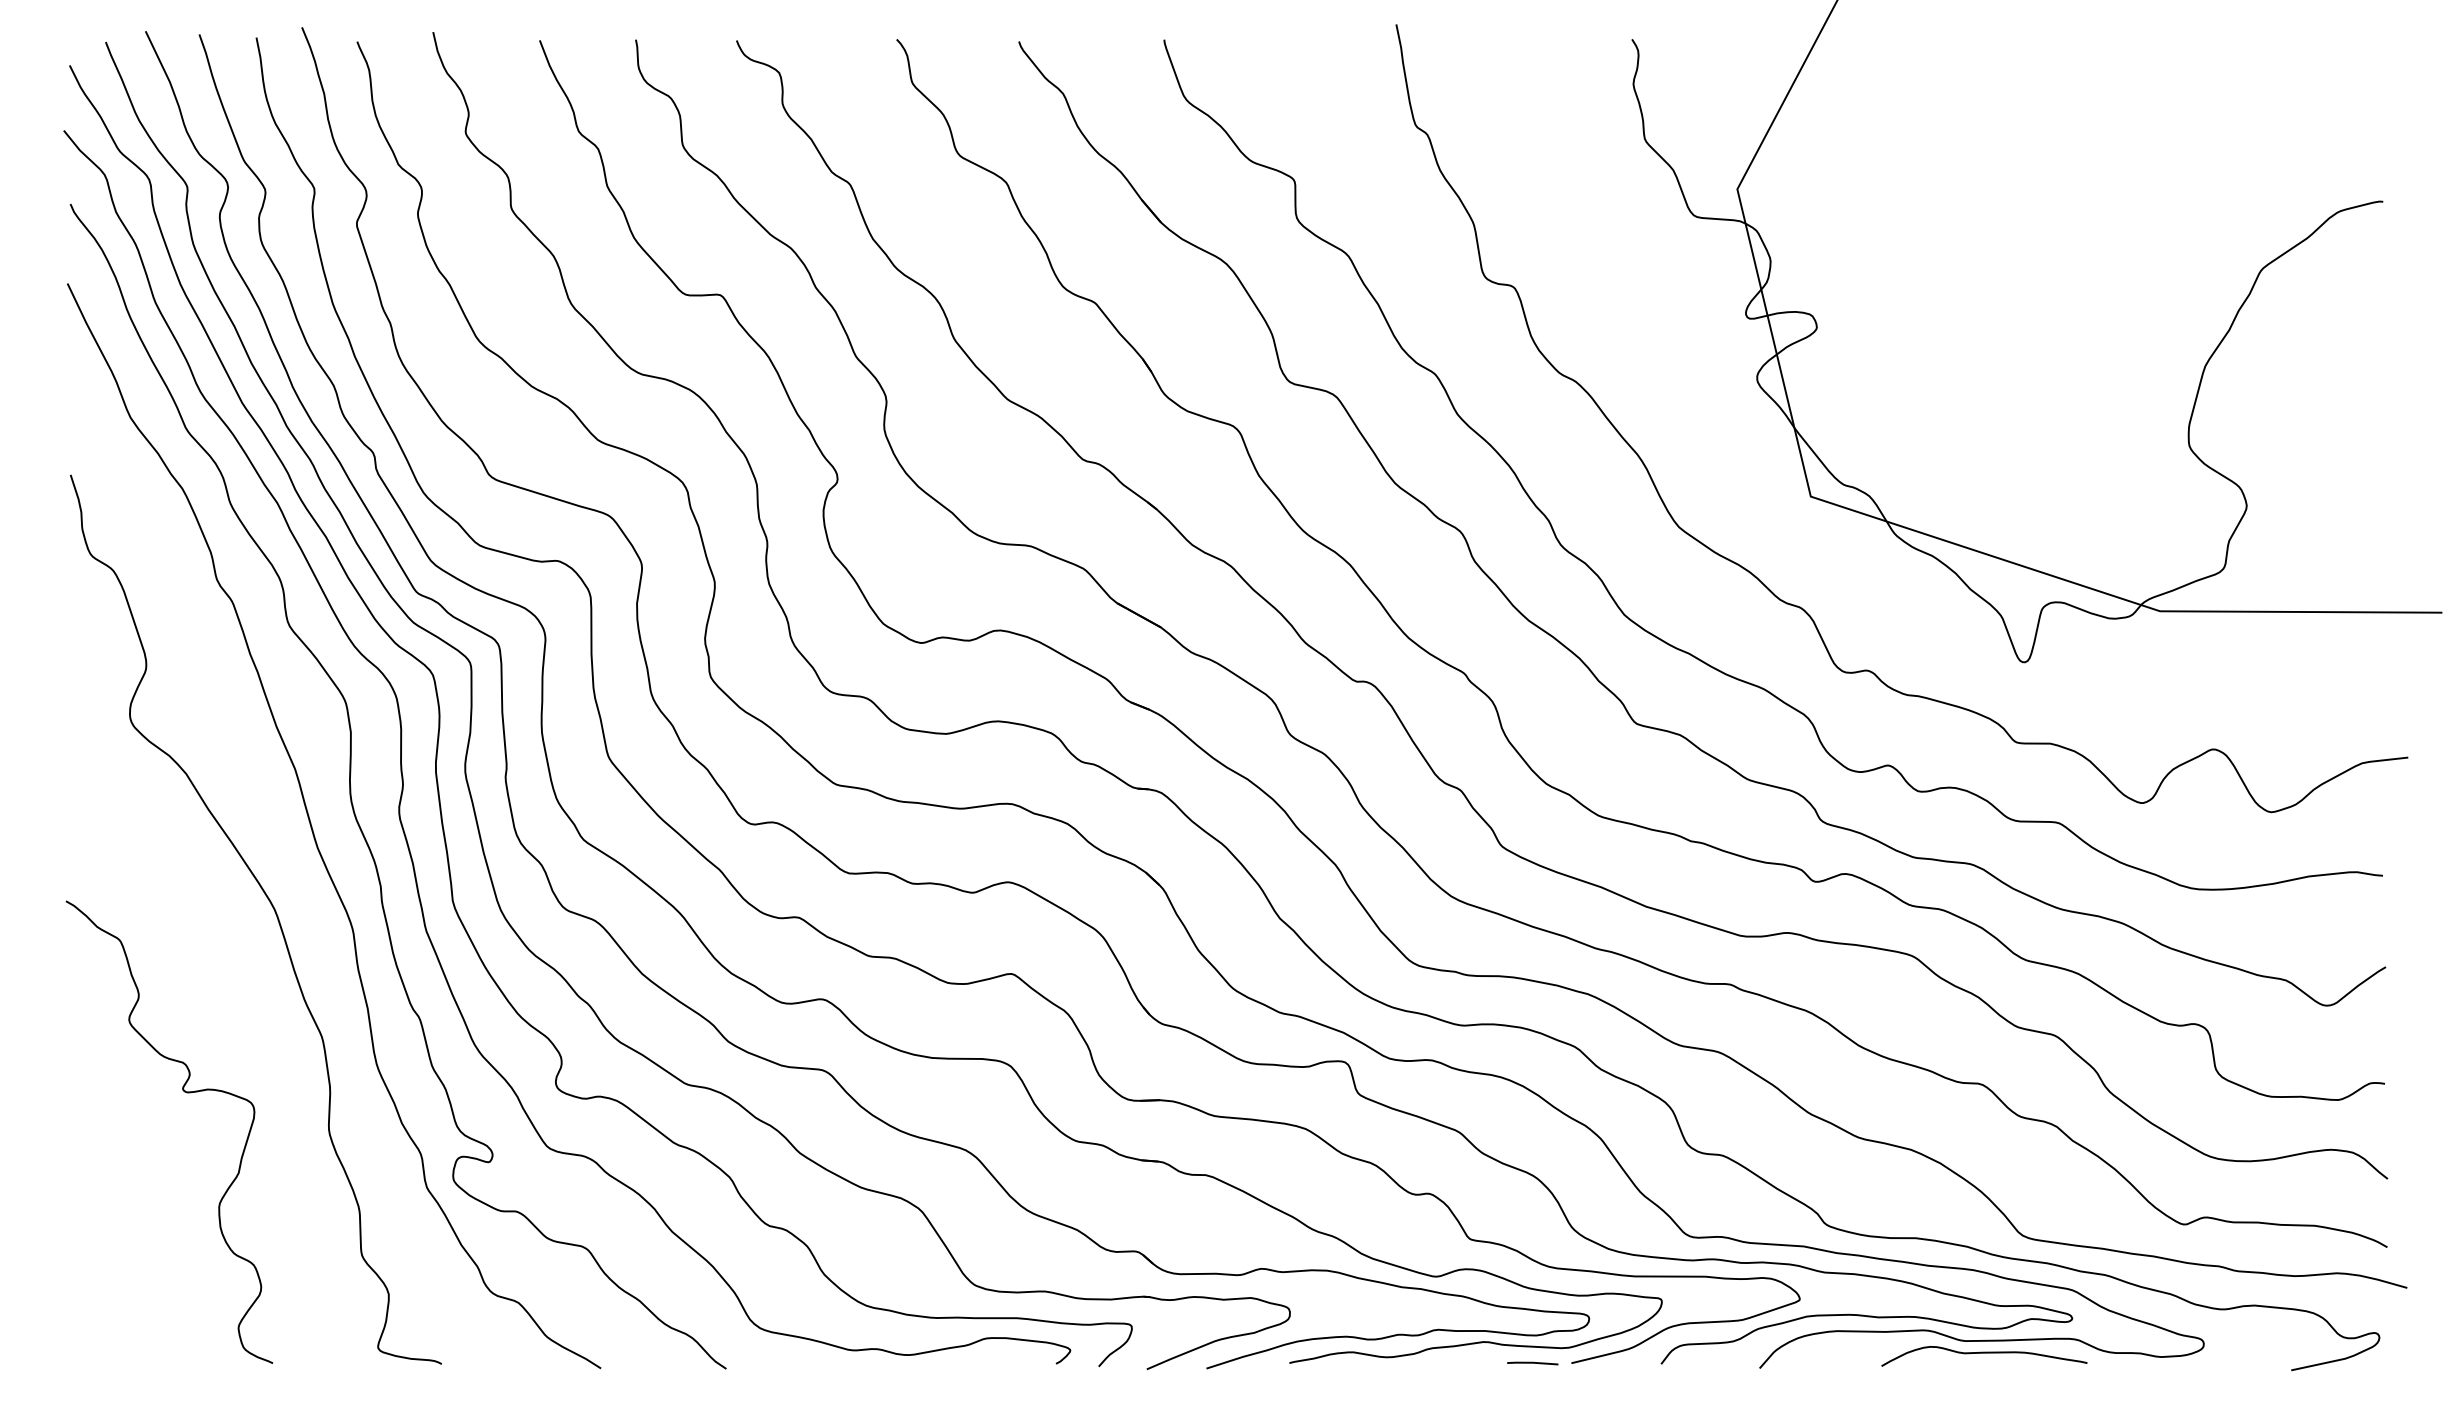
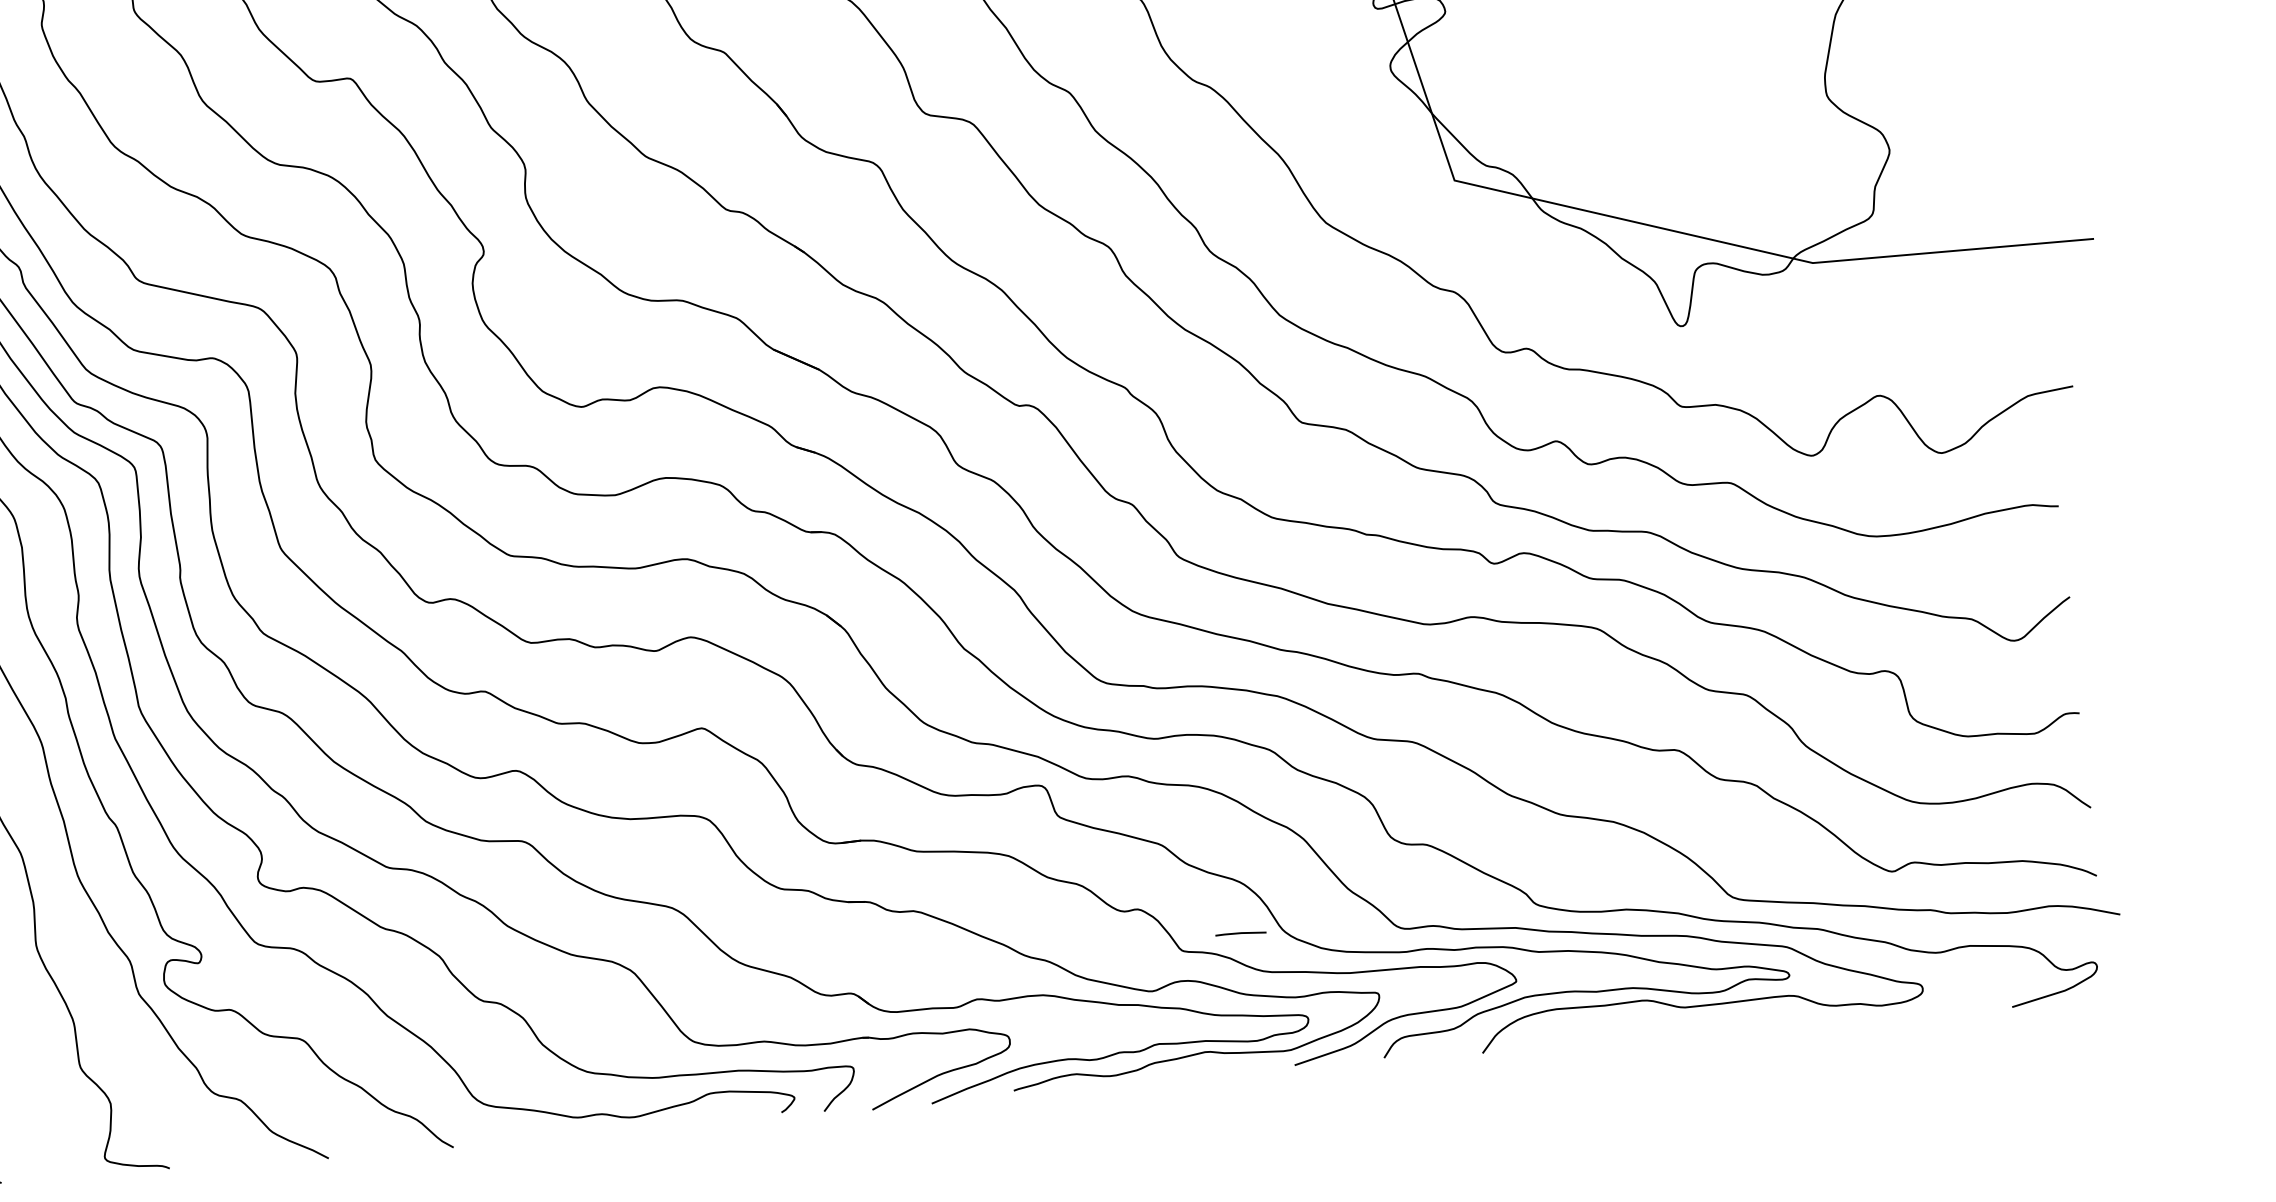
curve: (1984, 1353) -> (1705, 1018), removed
line: (1532, 1363) -> (1240, 933), moved

